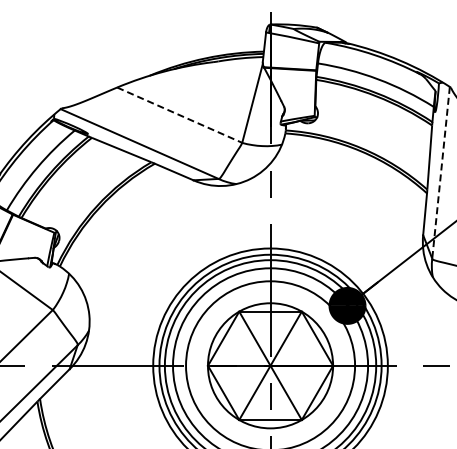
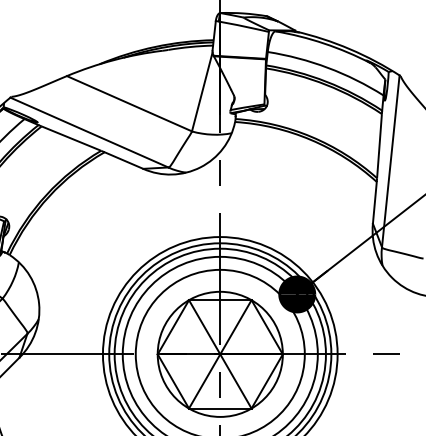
line: (180, 115) -> (130, 104), dashed -> solid
line: (440, 173) -> (390, 162), dashed -> solid

